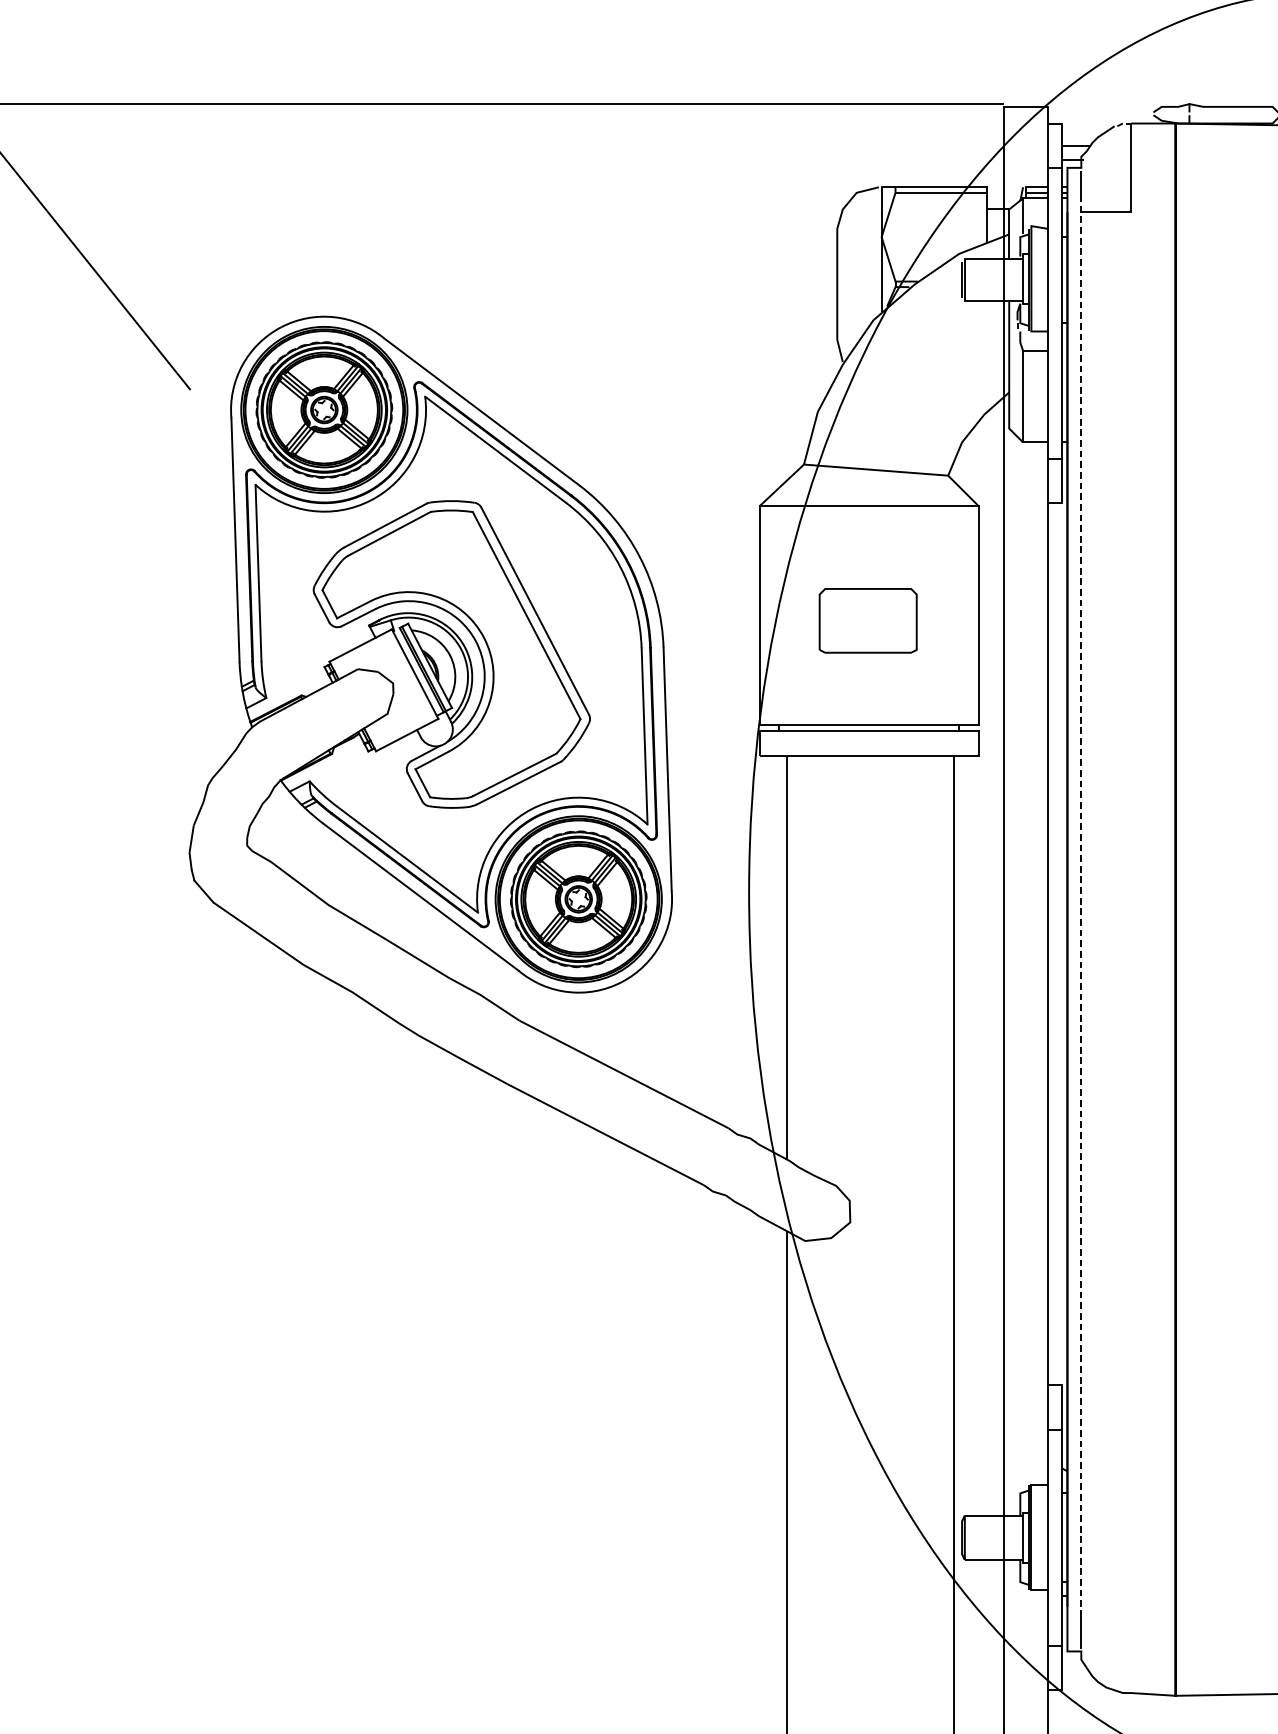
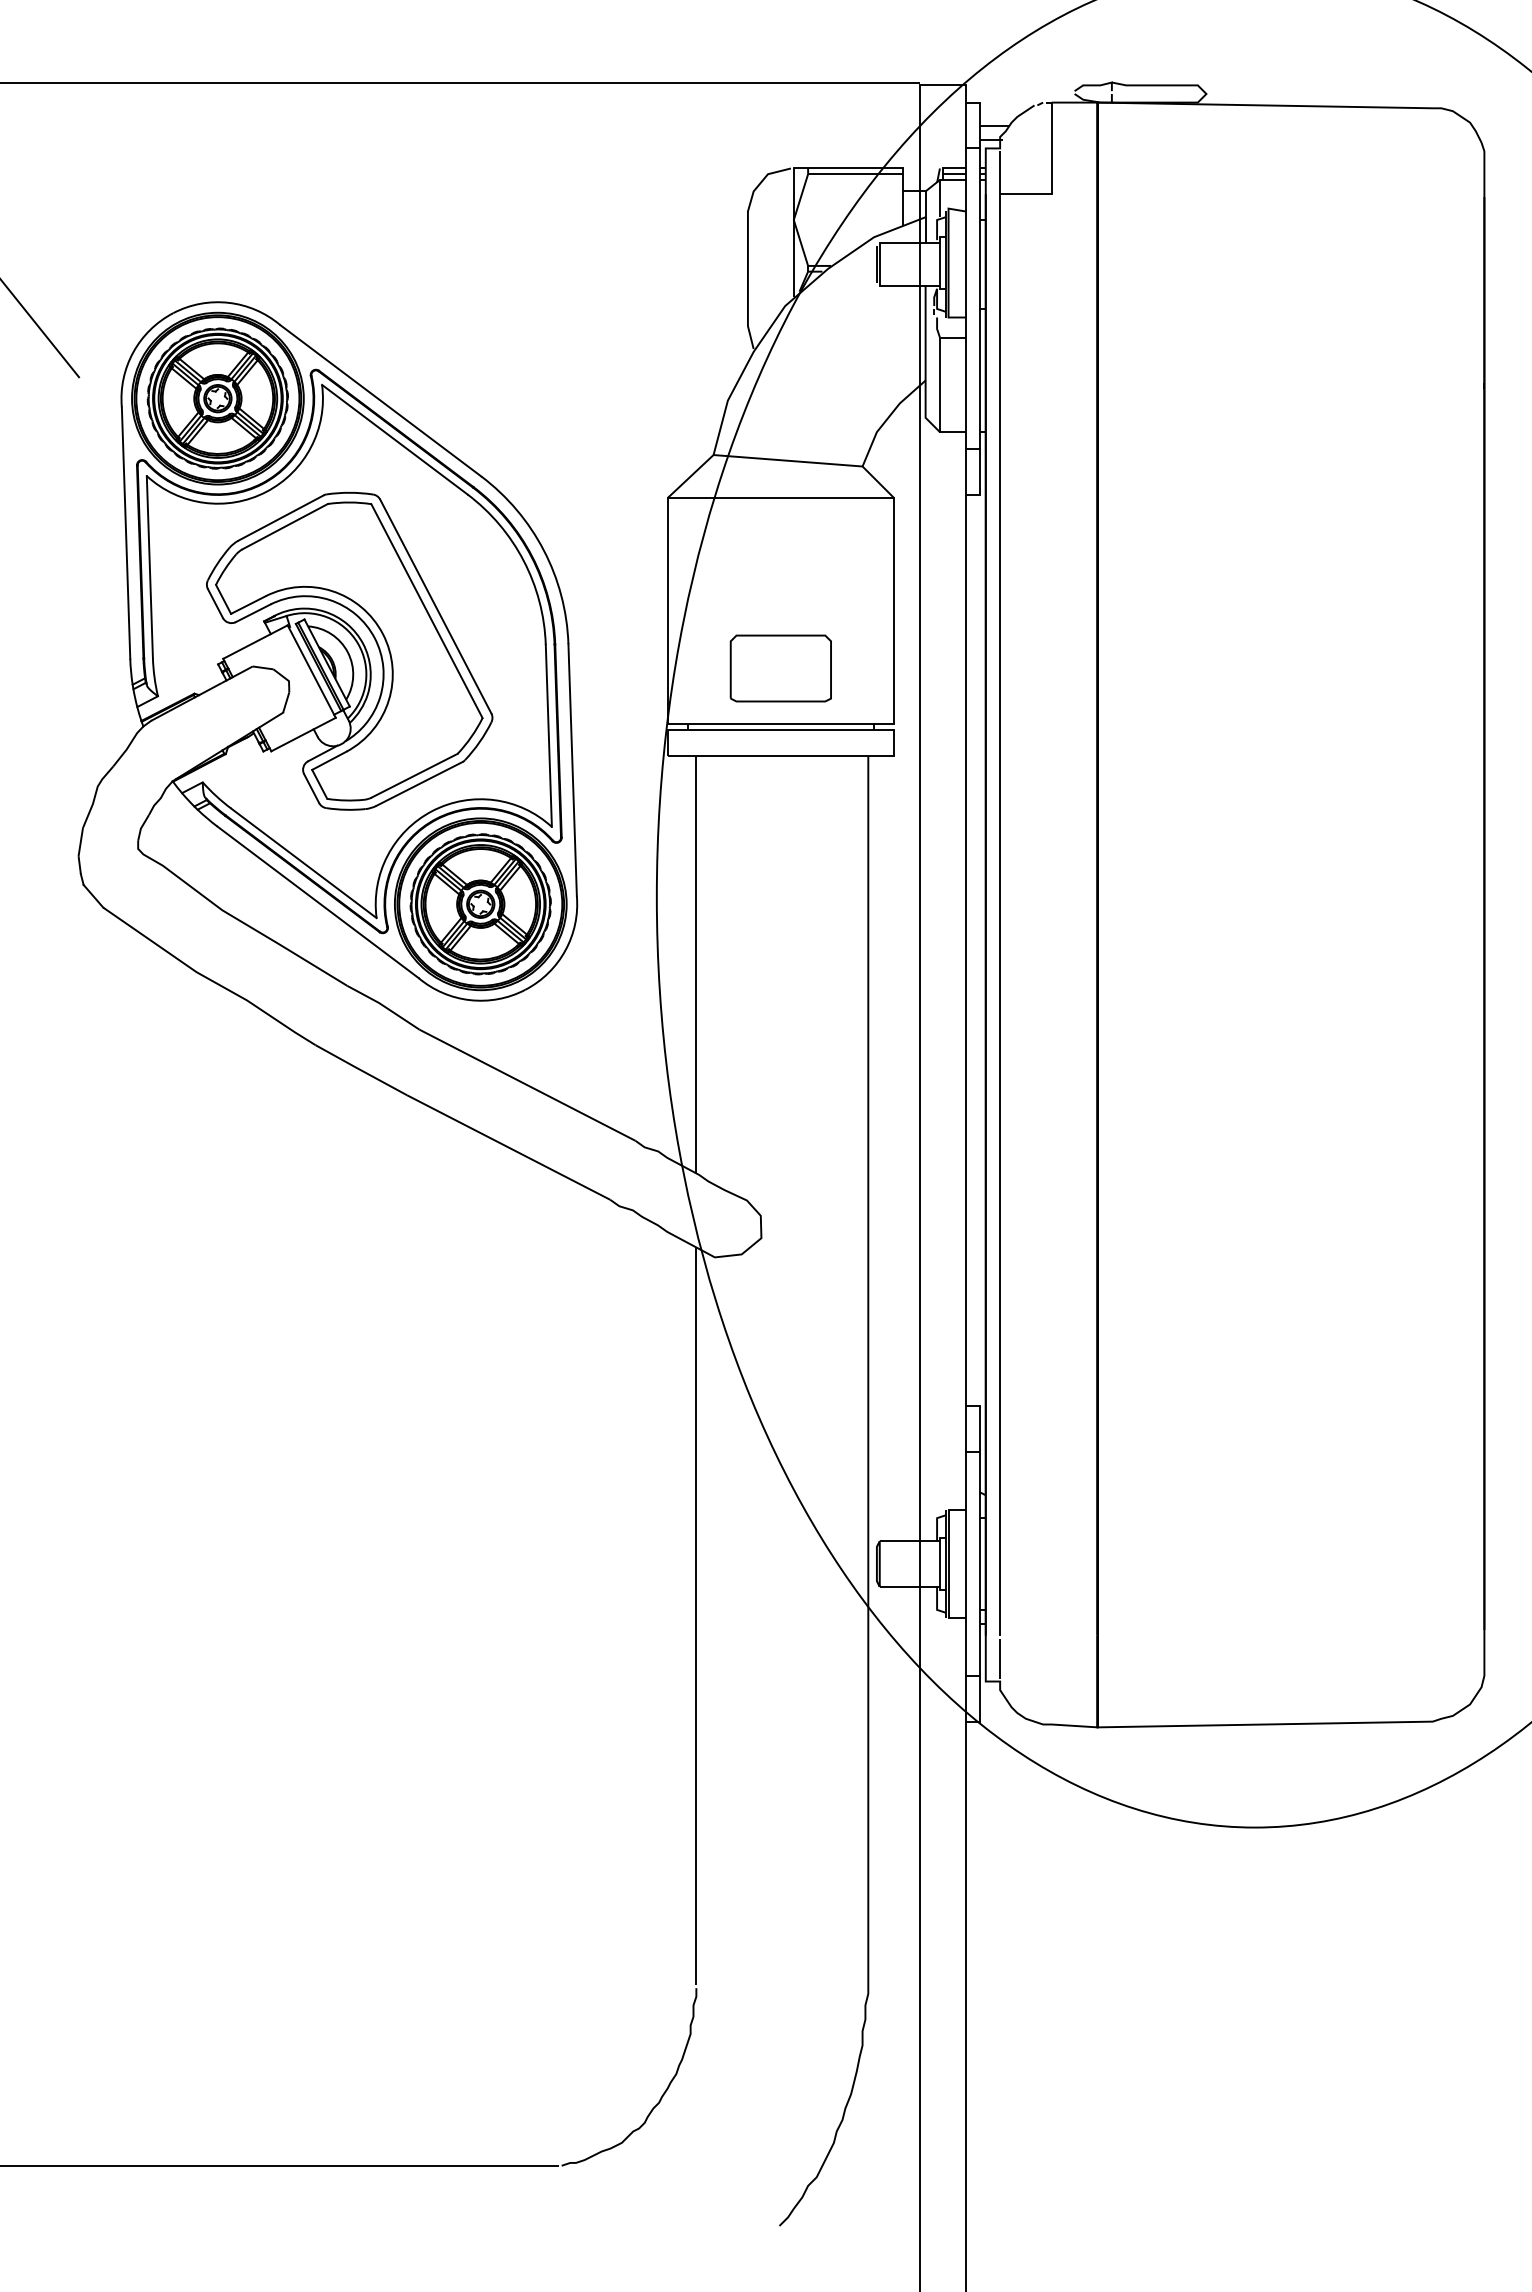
part: (867, 620) -> (780, 668), moved
line: (1081, 902) -> (1000, 907), dashed -> solid

